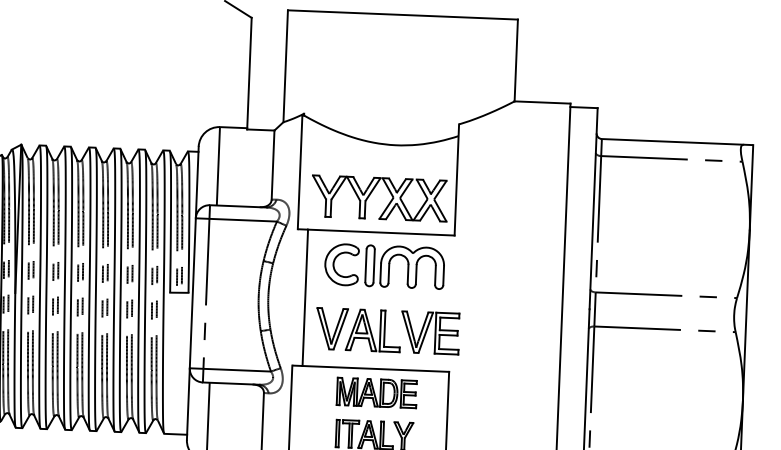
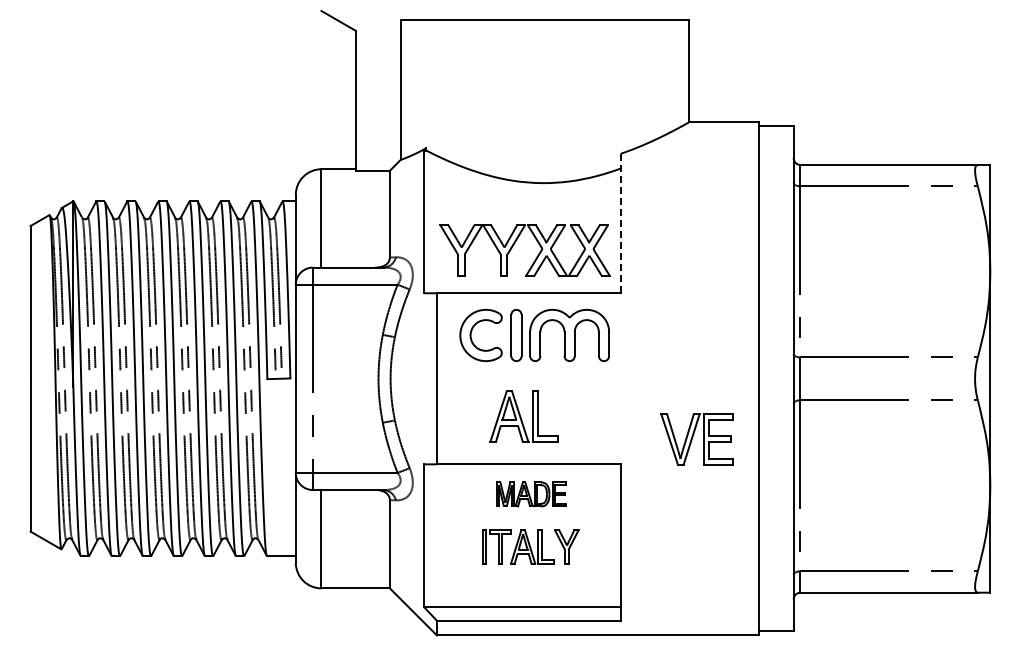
line: (456, 179) -> (620, 223), solid -> dashed
part: (331, 328) -> (471, 416), removed
part: (429, 332) -> (696, 439), moved
part: (376, 393) -> (531, 494), size x0.7

